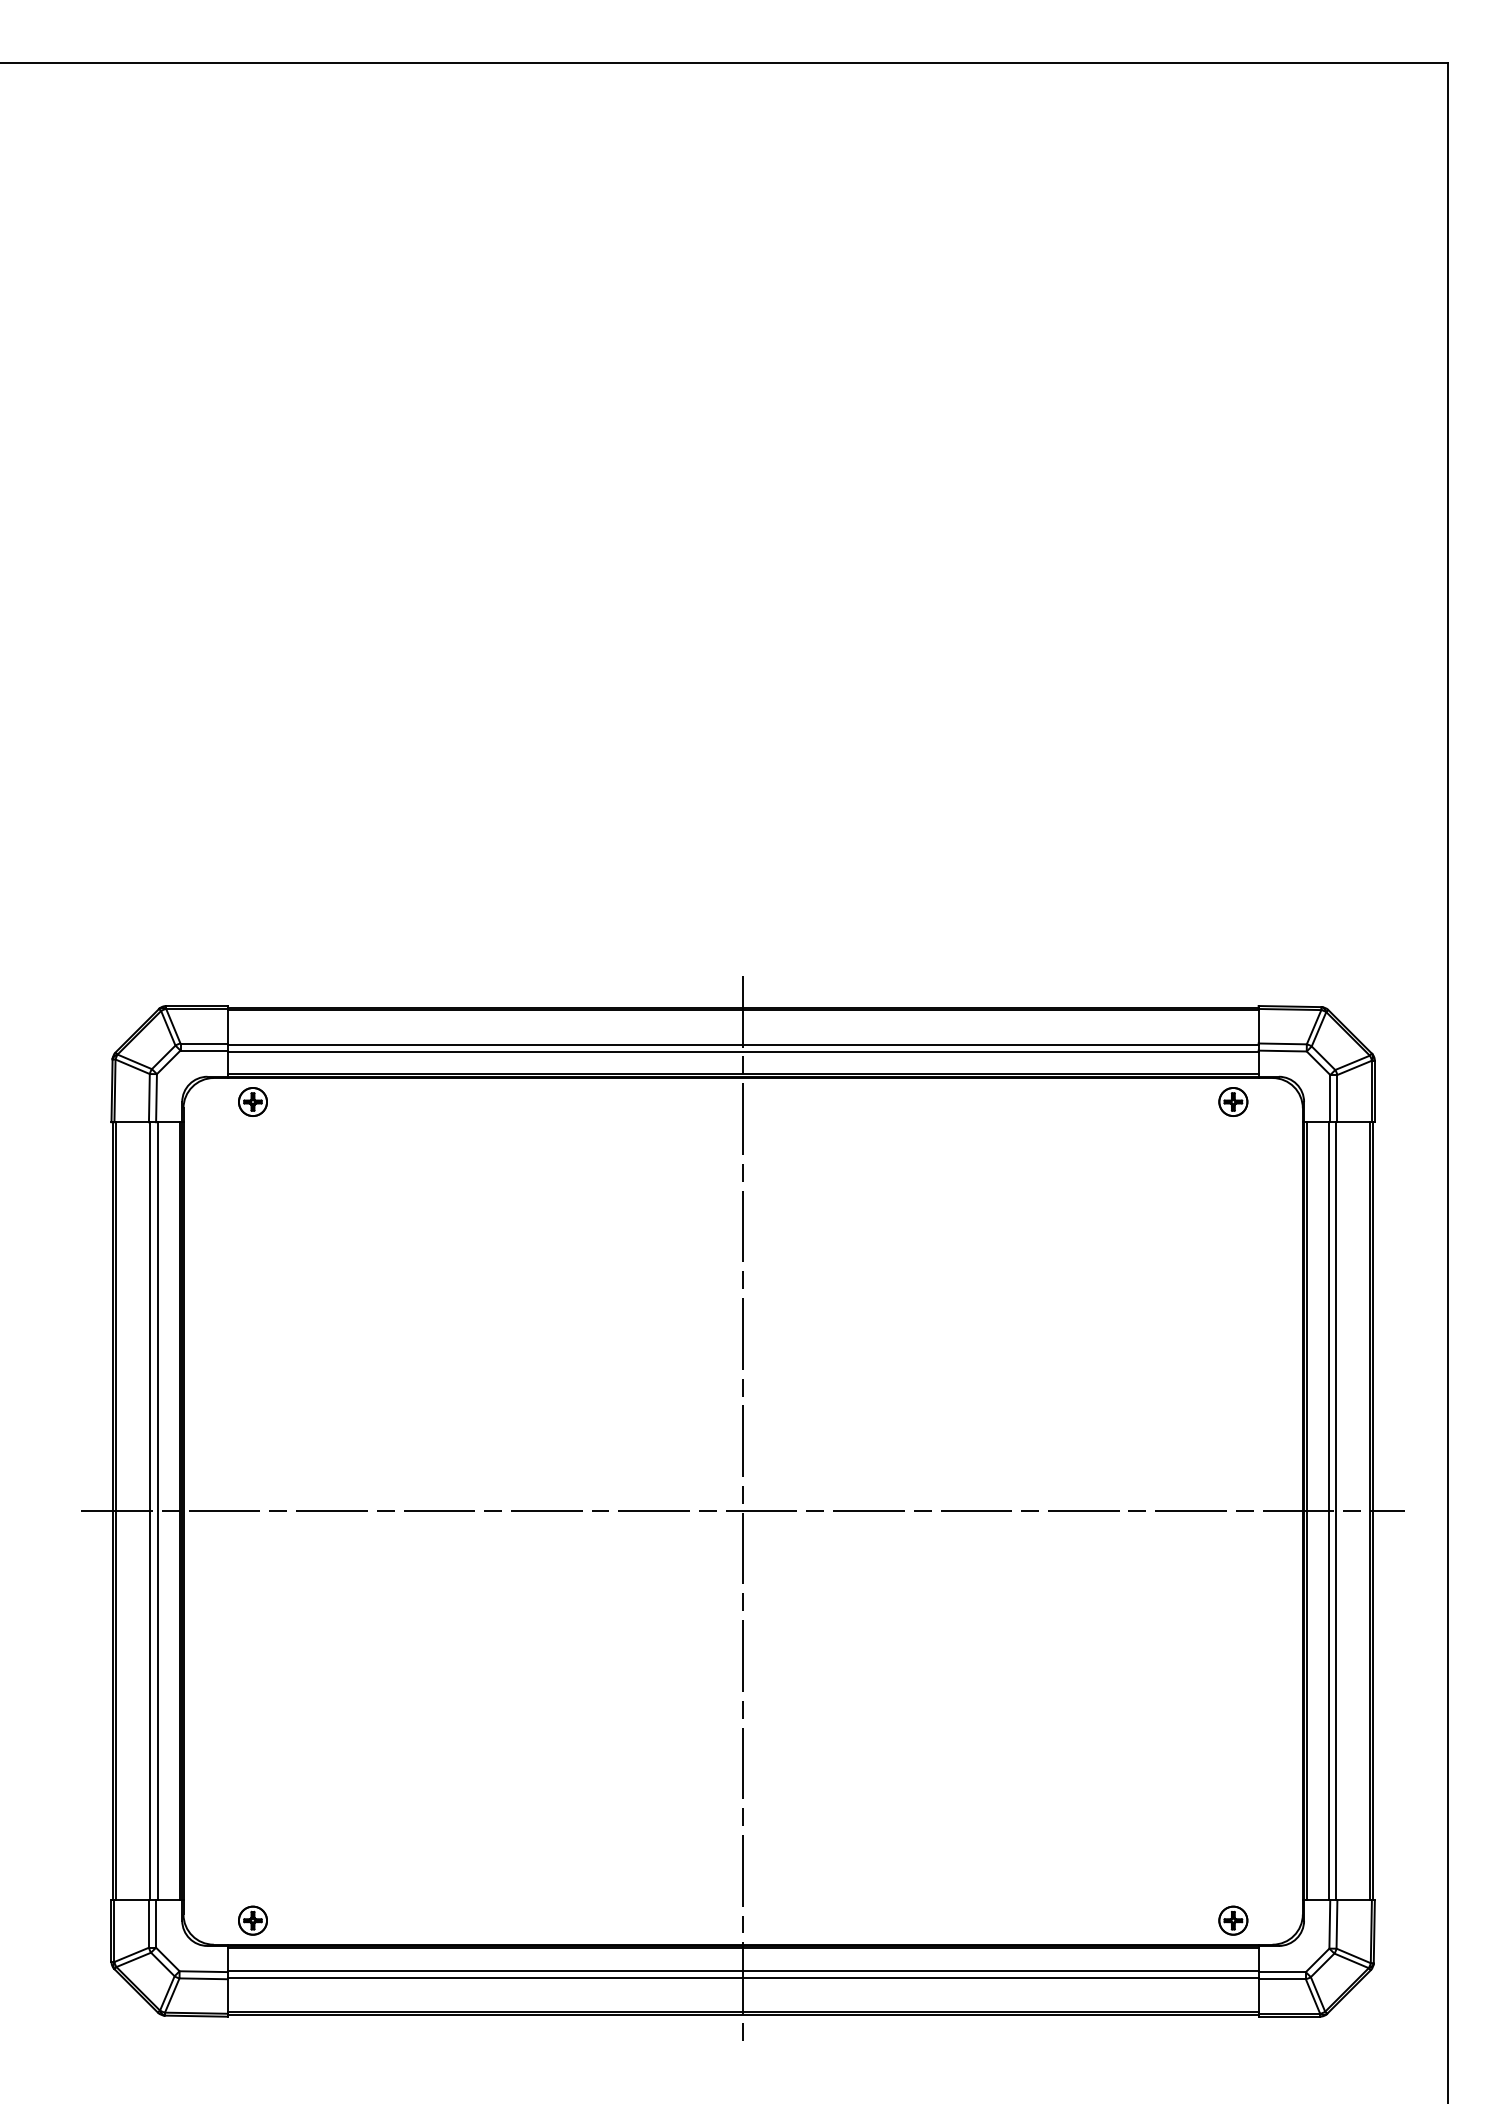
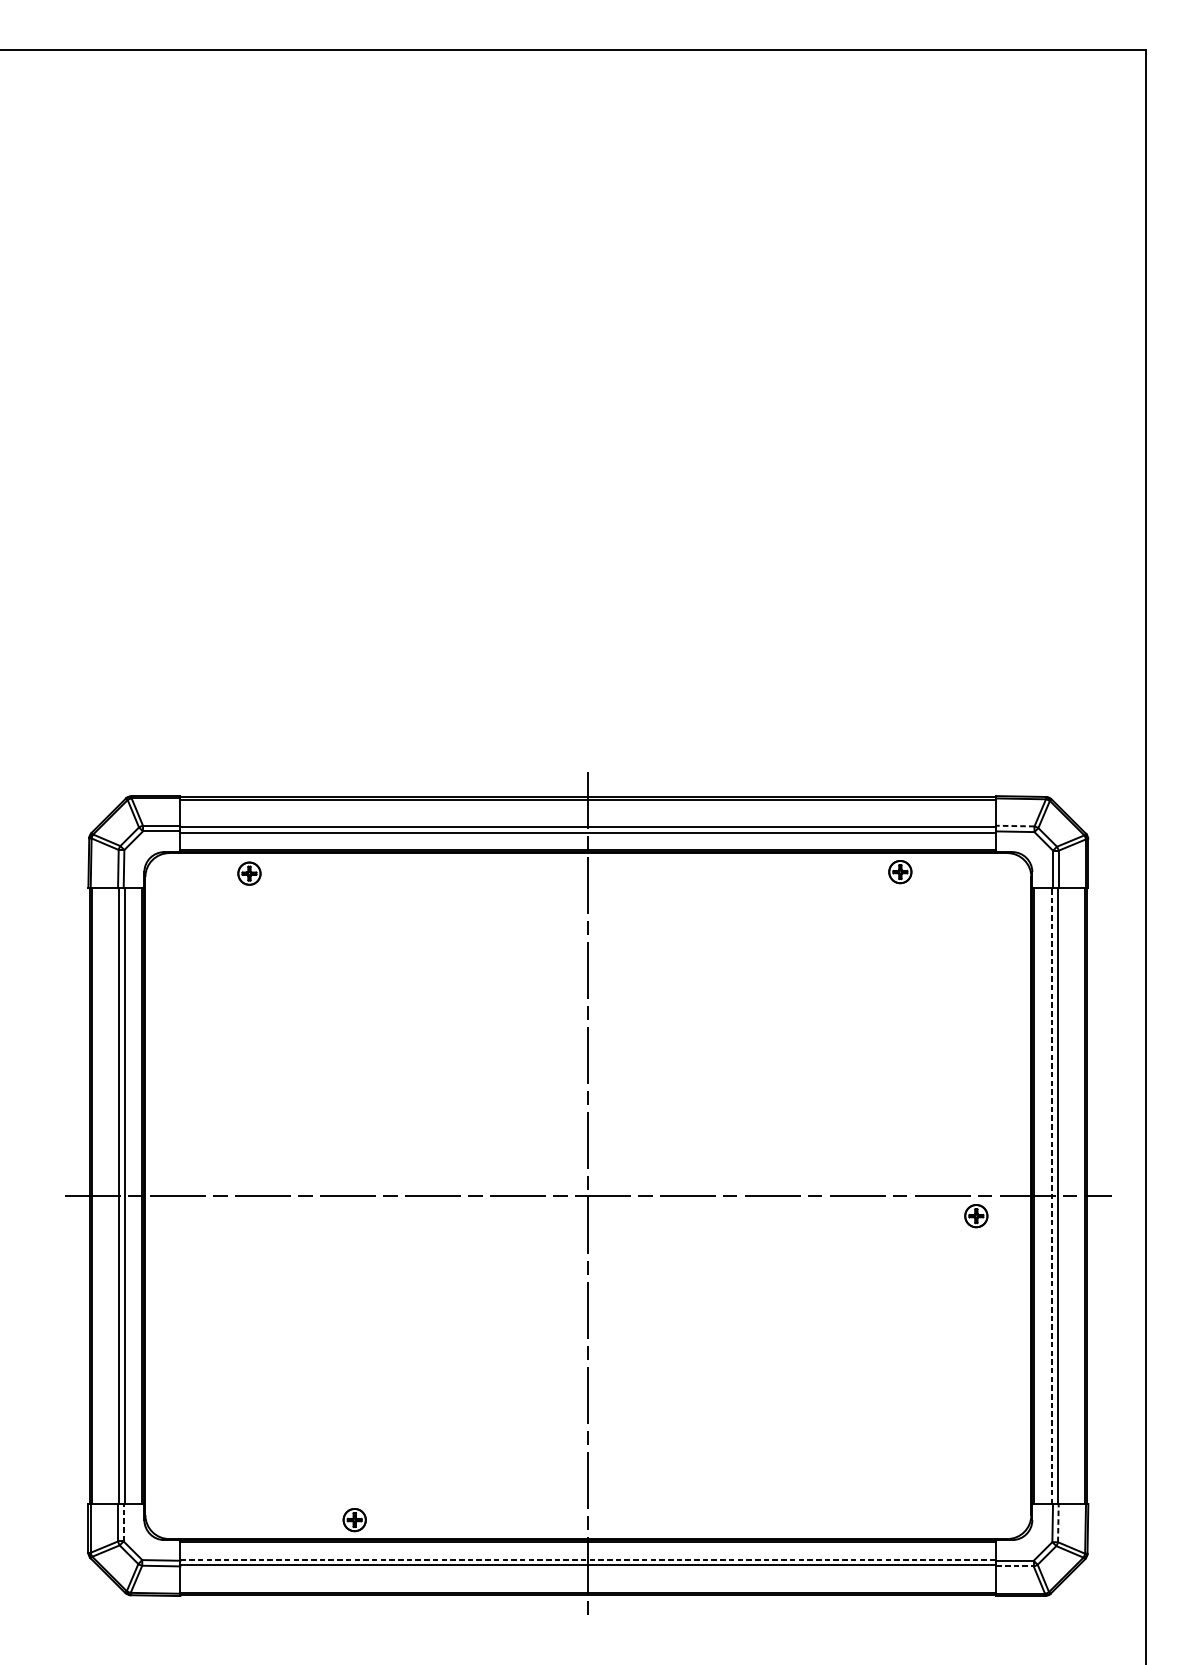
line: (1282, 1043) -> (1015, 825), solid -> dashed
part: (252, 1101) -> (249, 873), moved
part: (1233, 1101) -> (900, 871), moved
line: (1328, 1510) -> (1051, 1195), solid -> dashed
part: (252, 1920) -> (354, 1519), moved
part: (1233, 1920) -> (976, 1215), moved
line: (156, 1924) -> (124, 1523), solid -> dashed
line: (1336, 1924) -> (1057, 1523), solid -> dashed
line: (743, 1970) -> (588, 1559), solid -> dashed
line: (1282, 1979) -> (1015, 1566), solid -> dashed

